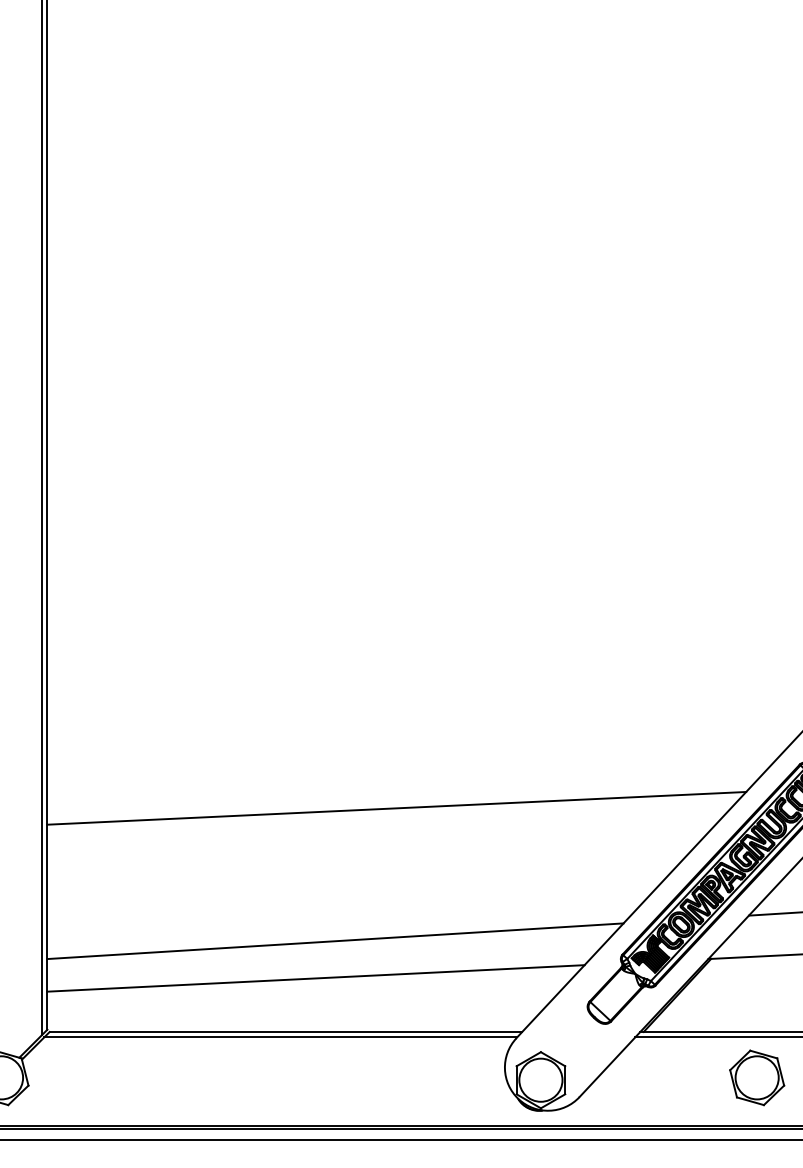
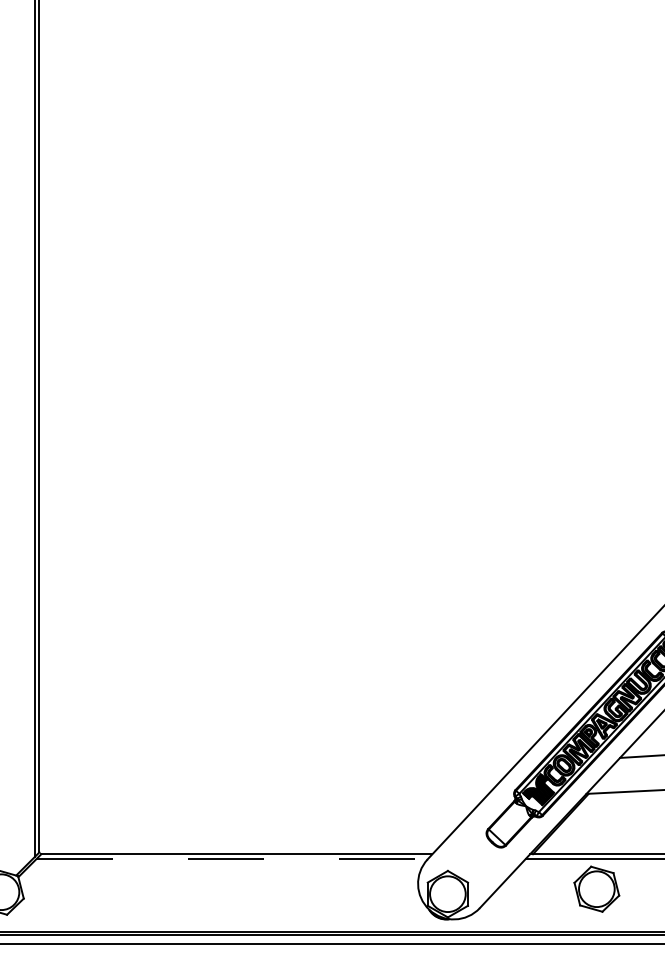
line: (396, 807) -> (328, 668), removed
line: (335, 940) -> (277, 778), removed
line: (315, 977) -> (261, 809), removed
line: (280, 1037) -> (232, 858), solid -> dashed
part: (756, 1076) -> (596, 888), moved

